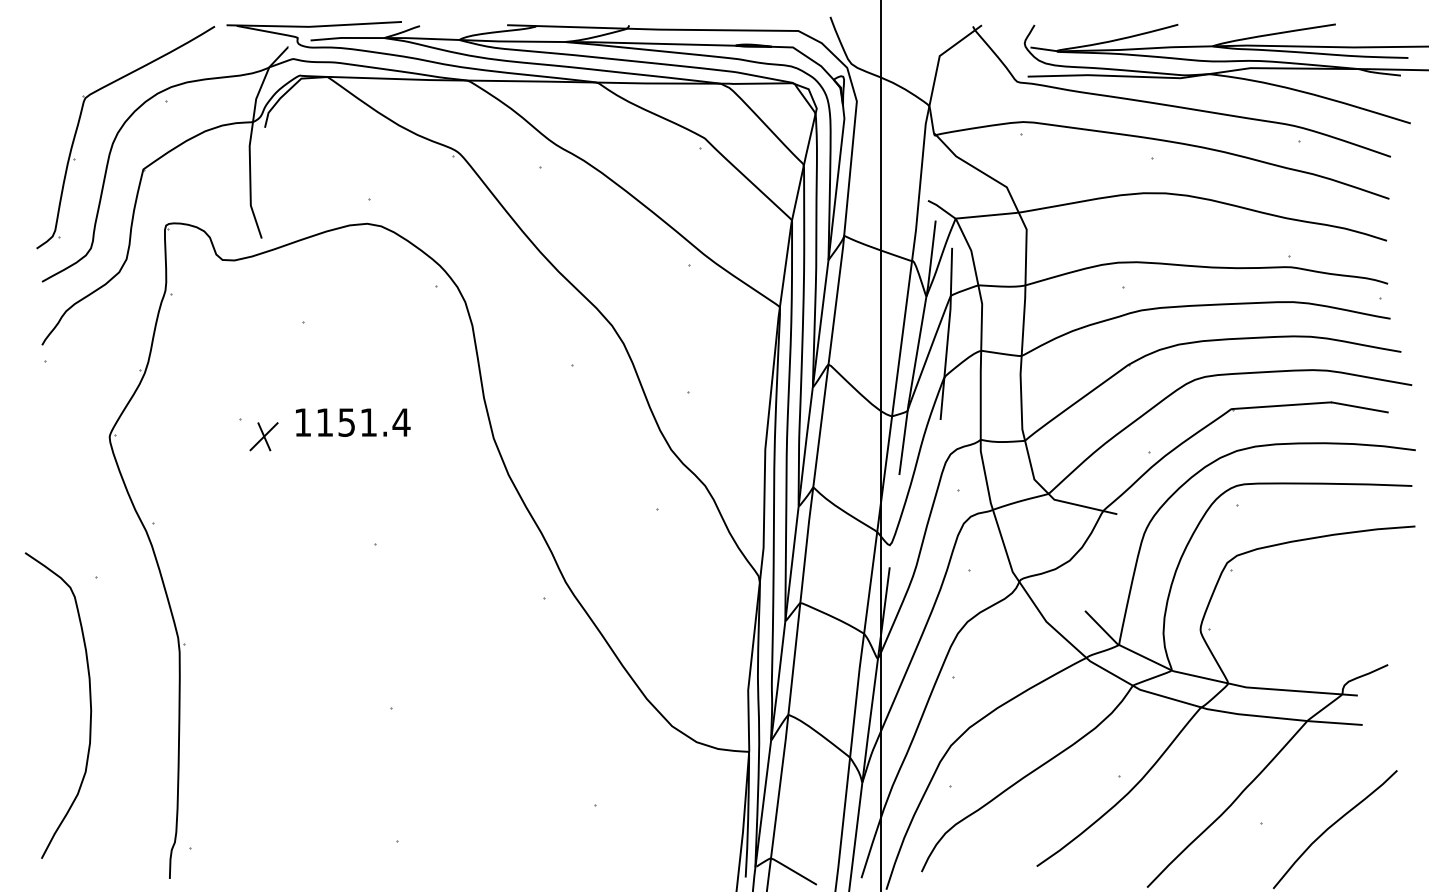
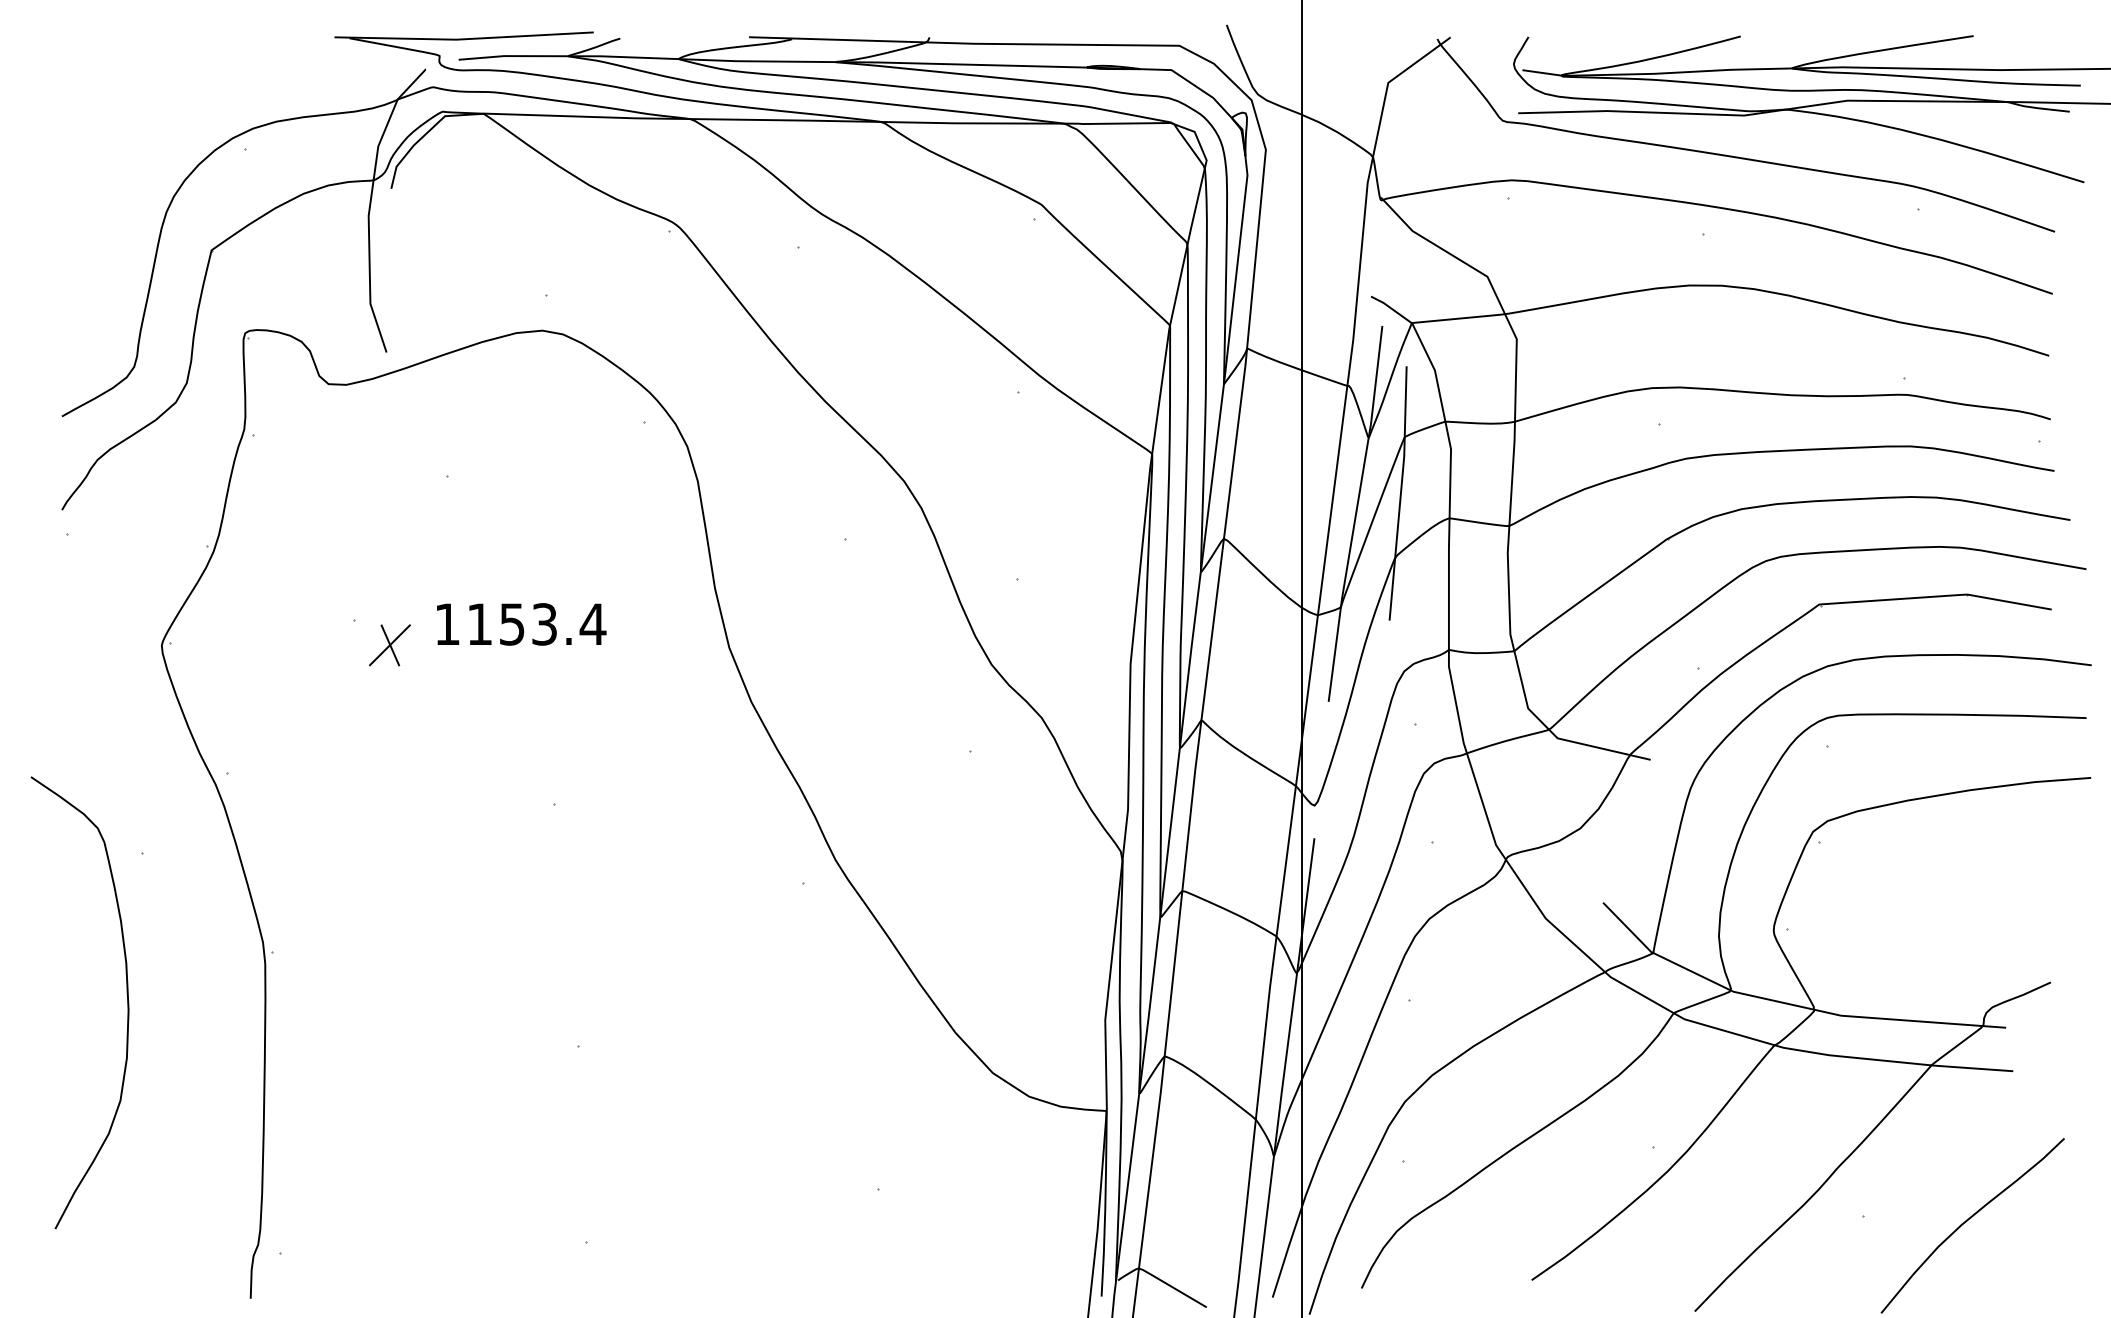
part: (78, 127) -> (115, 188), removed
text: (368, 422) -> (544, 624), 1151.4 -> 1153.4
curve: (89, 702) -> (126, 998), moved

